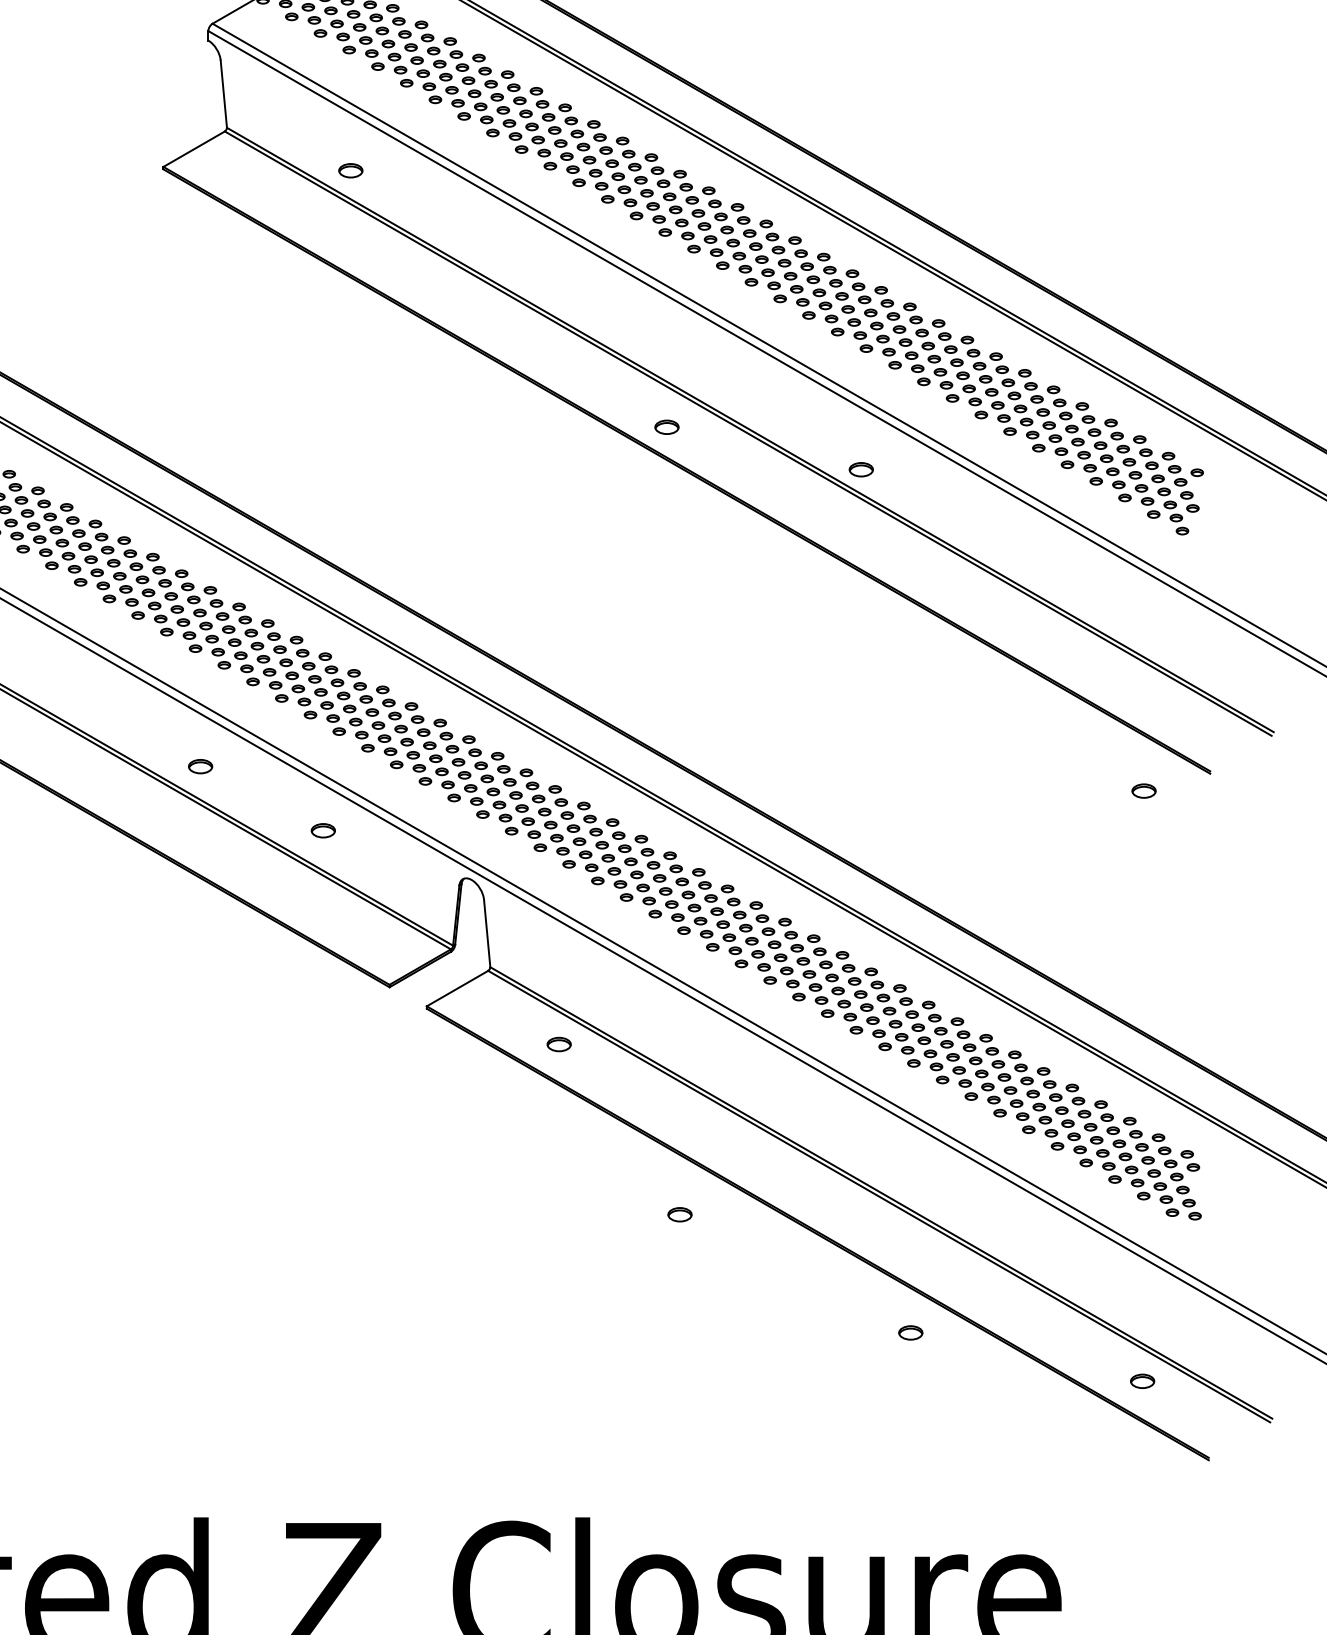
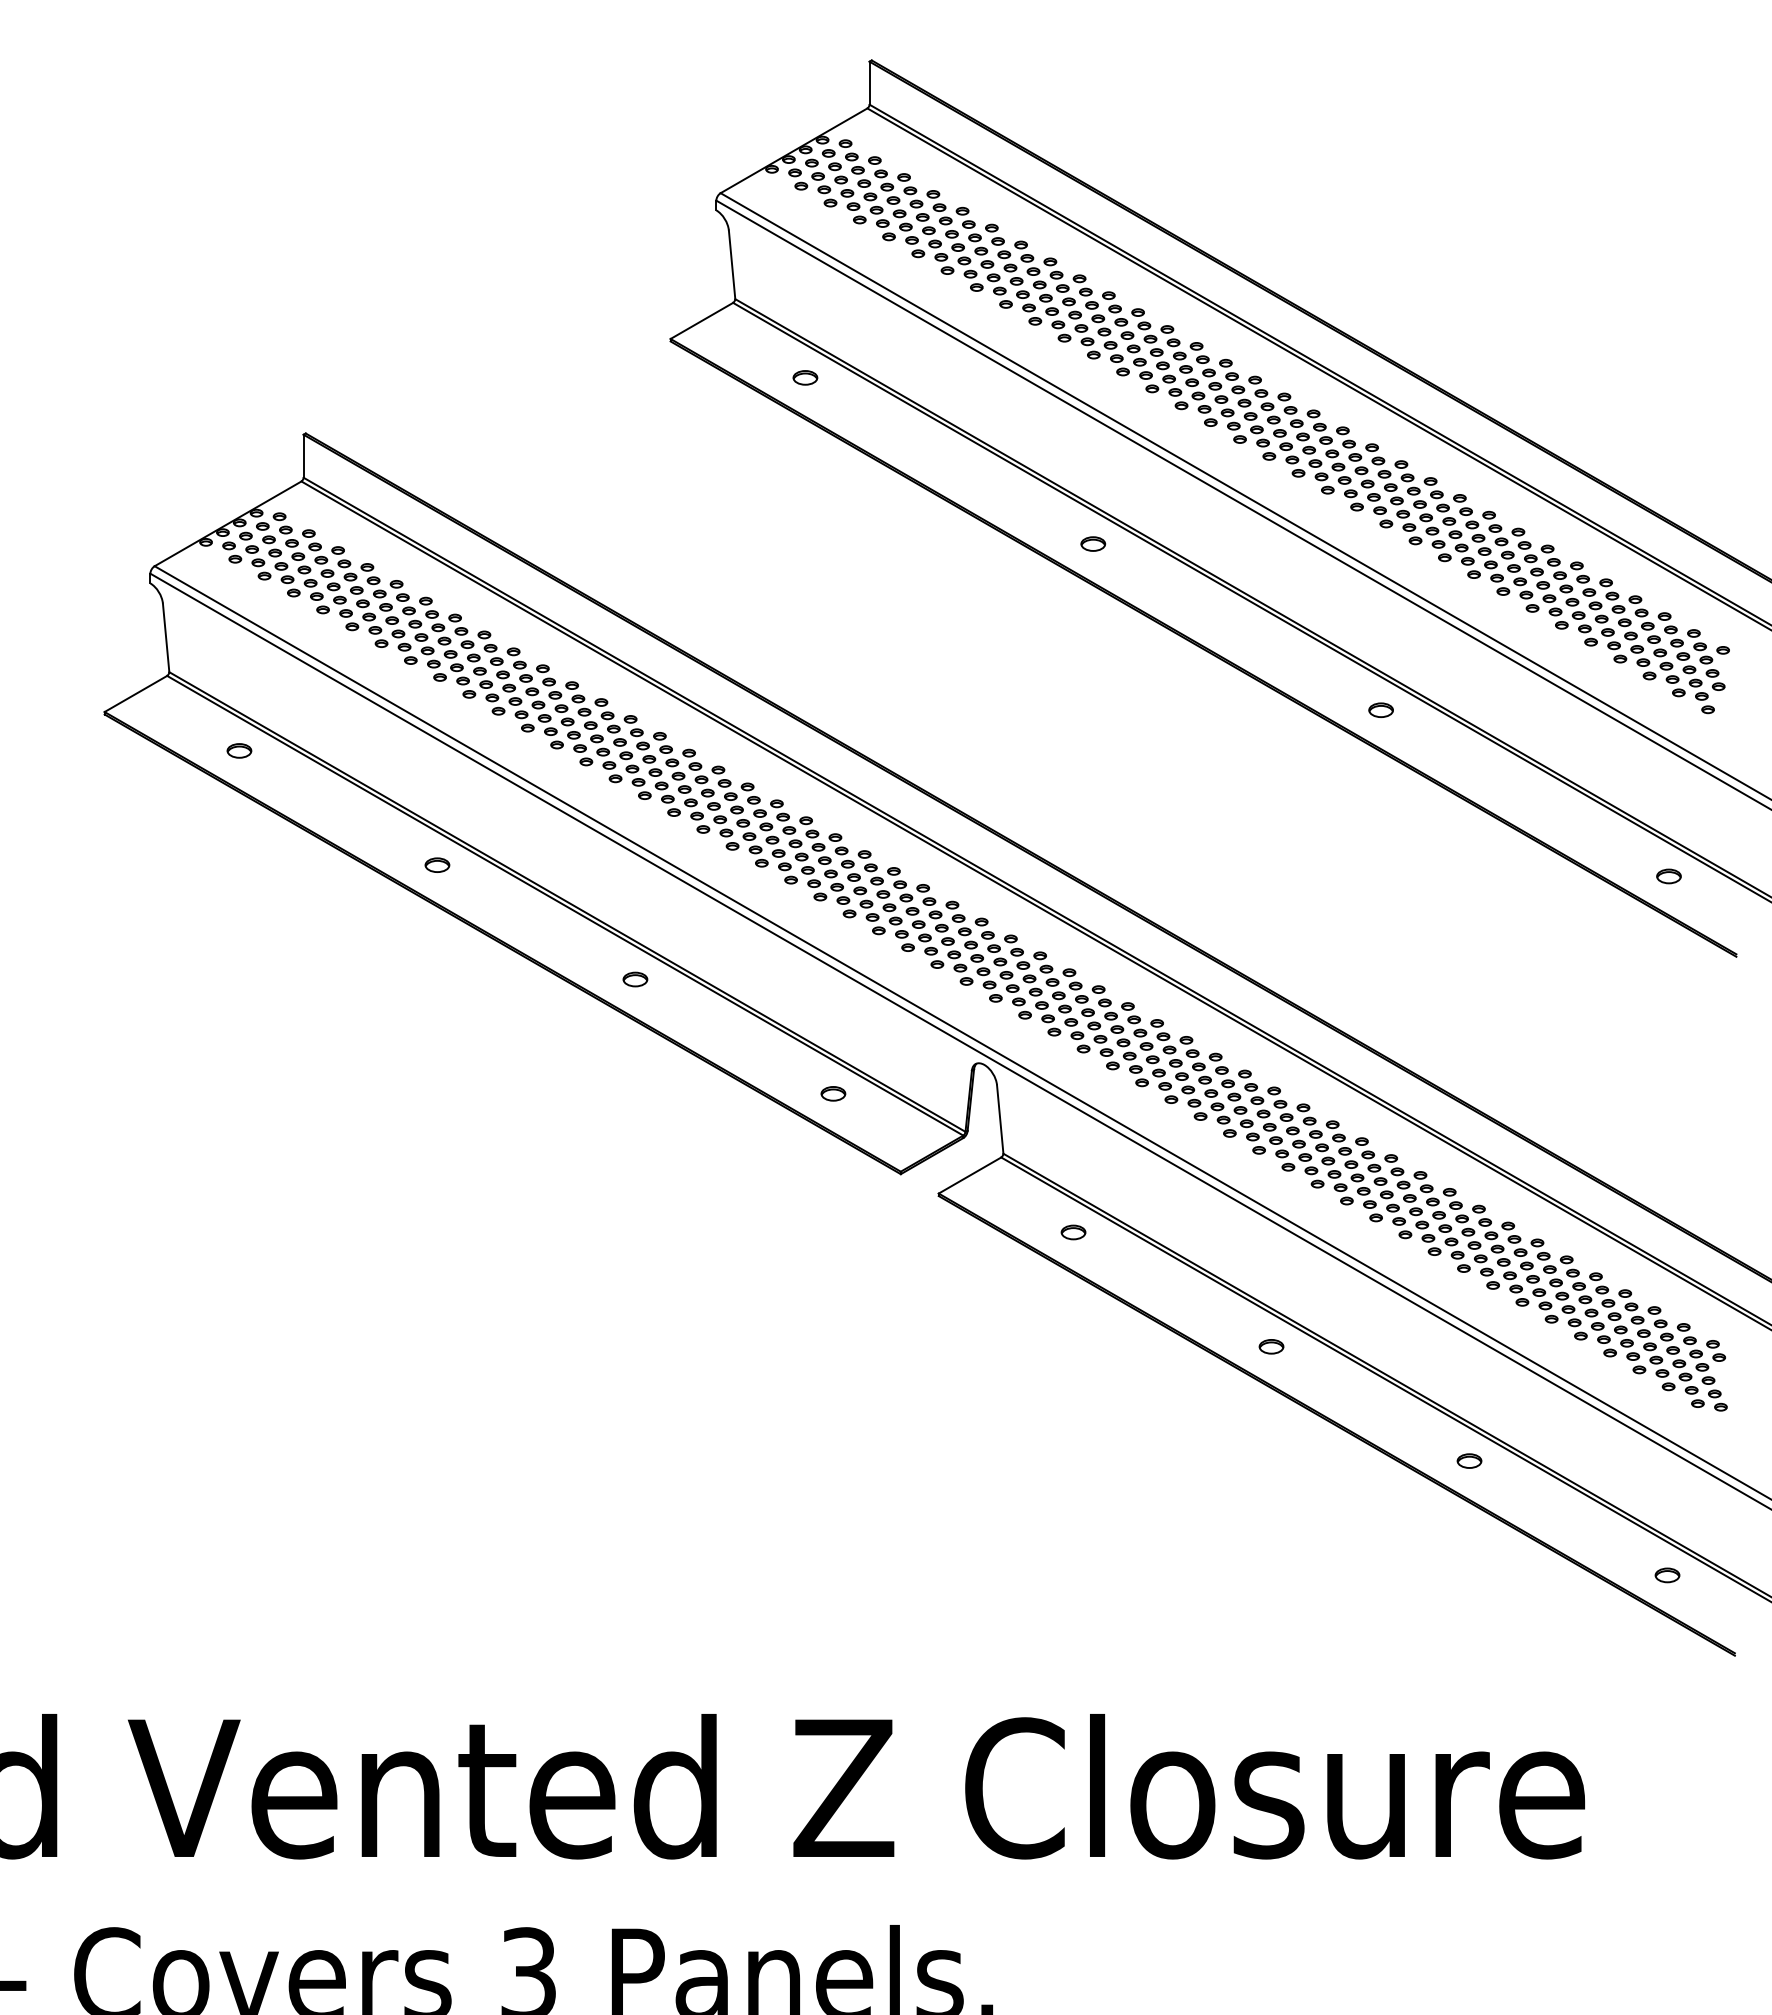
part: (350, 170) -> (805, 377), moved
part: (667, 426) -> (1093, 543), moved
part: (860, 468) -> (1380, 709), moved
part: (200, 766) -> (635, 979), moved
part: (1143, 791) -> (1668, 876), moved
part: (323, 830) -> (833, 1093), moved
part: (679, 1214) -> (1271, 1346), moved
part: (910, 1332) -> (1469, 1460), moved

